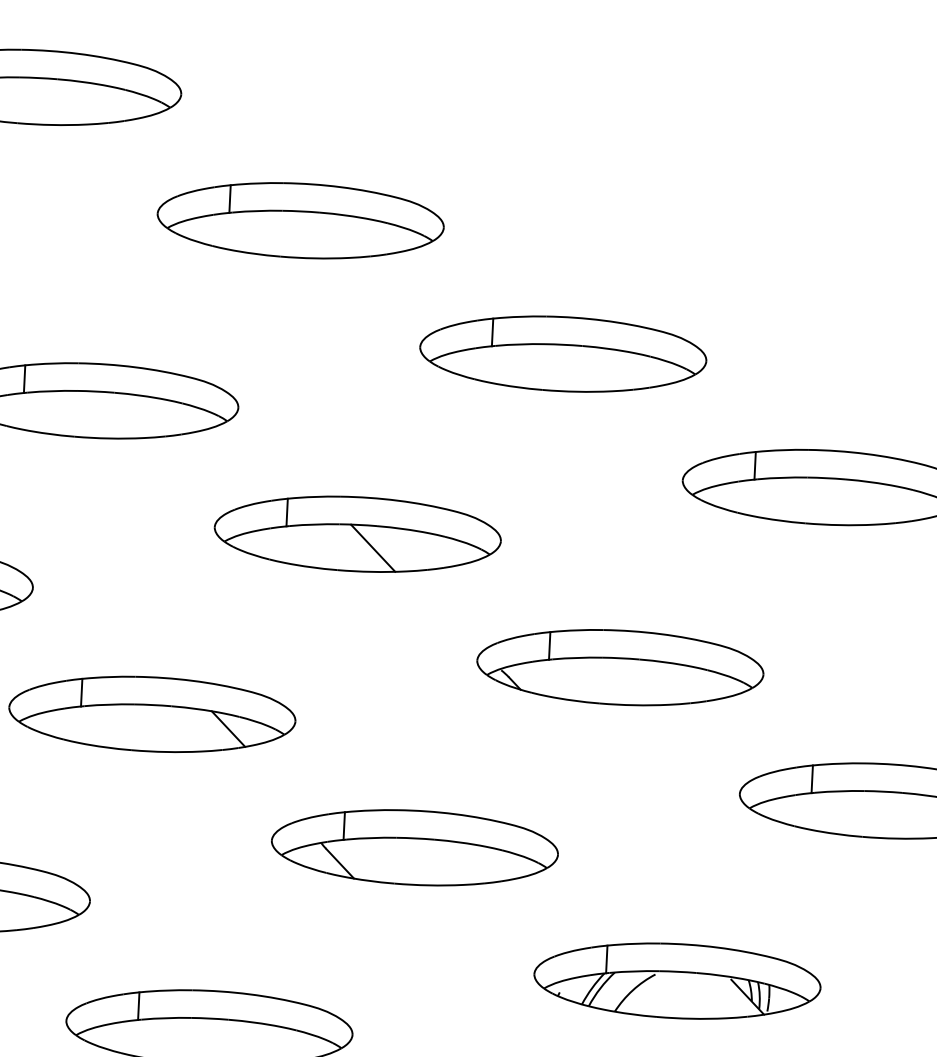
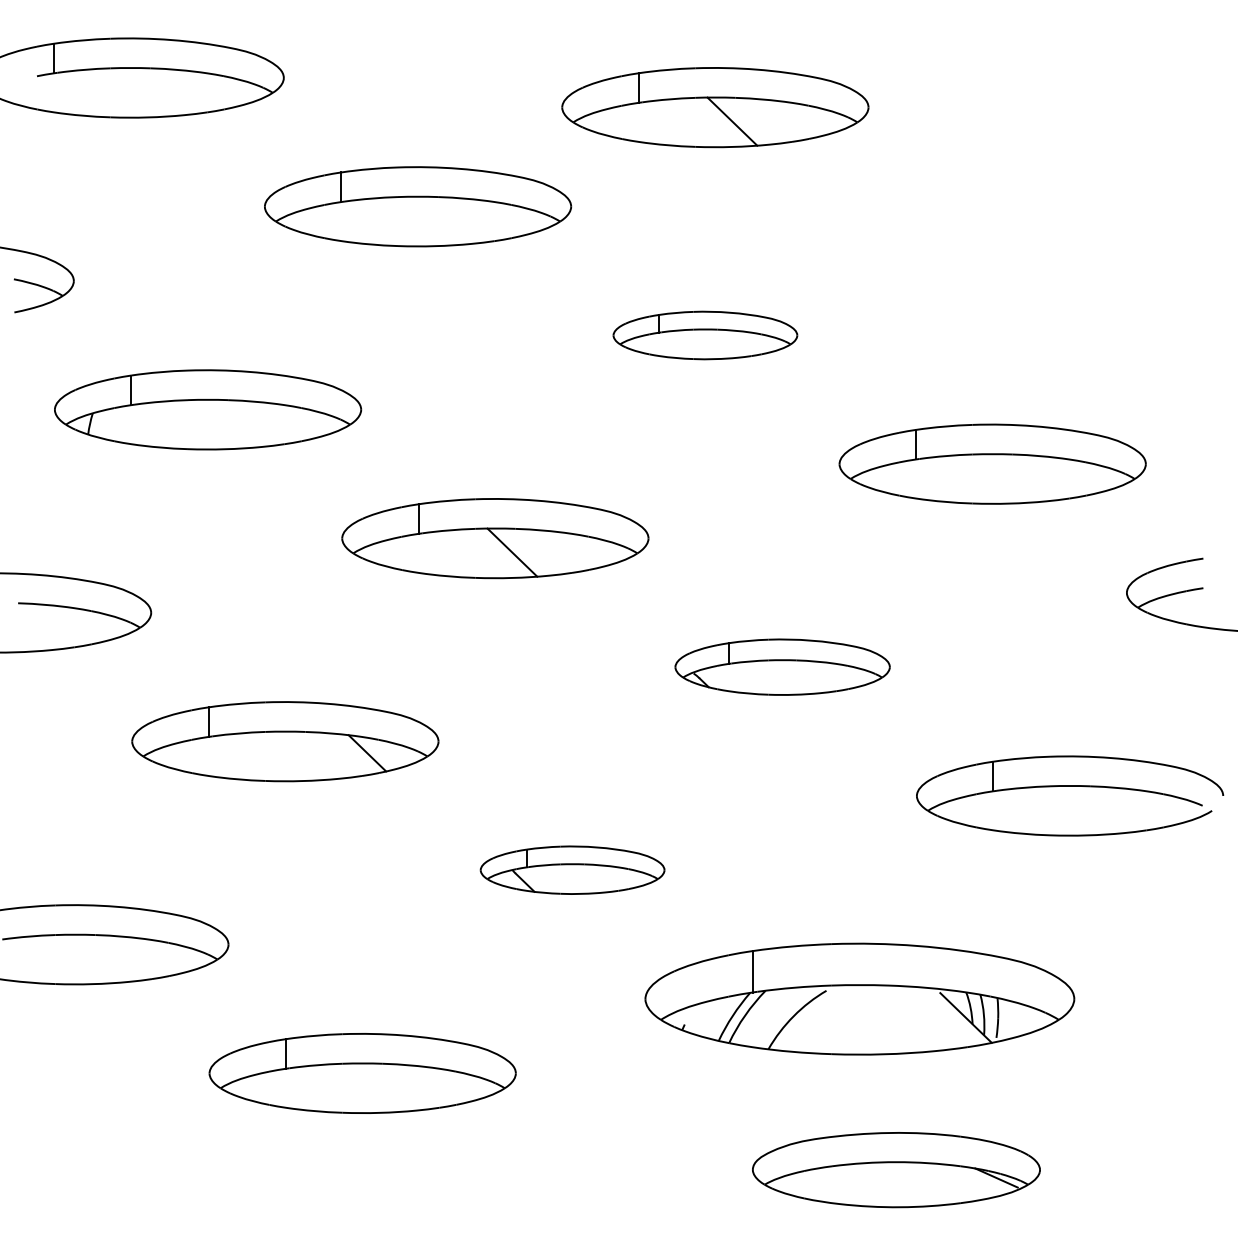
part: (583, 141) -> (715, 107), added
part: (563, 354) -> (705, 335), size x0.6
part: (620, 666) -> (782, 666), size x0.7
part: (414, 846) -> (572, 869), size x0.6
part: (677, 980) -> (860, 998), size x1.4

